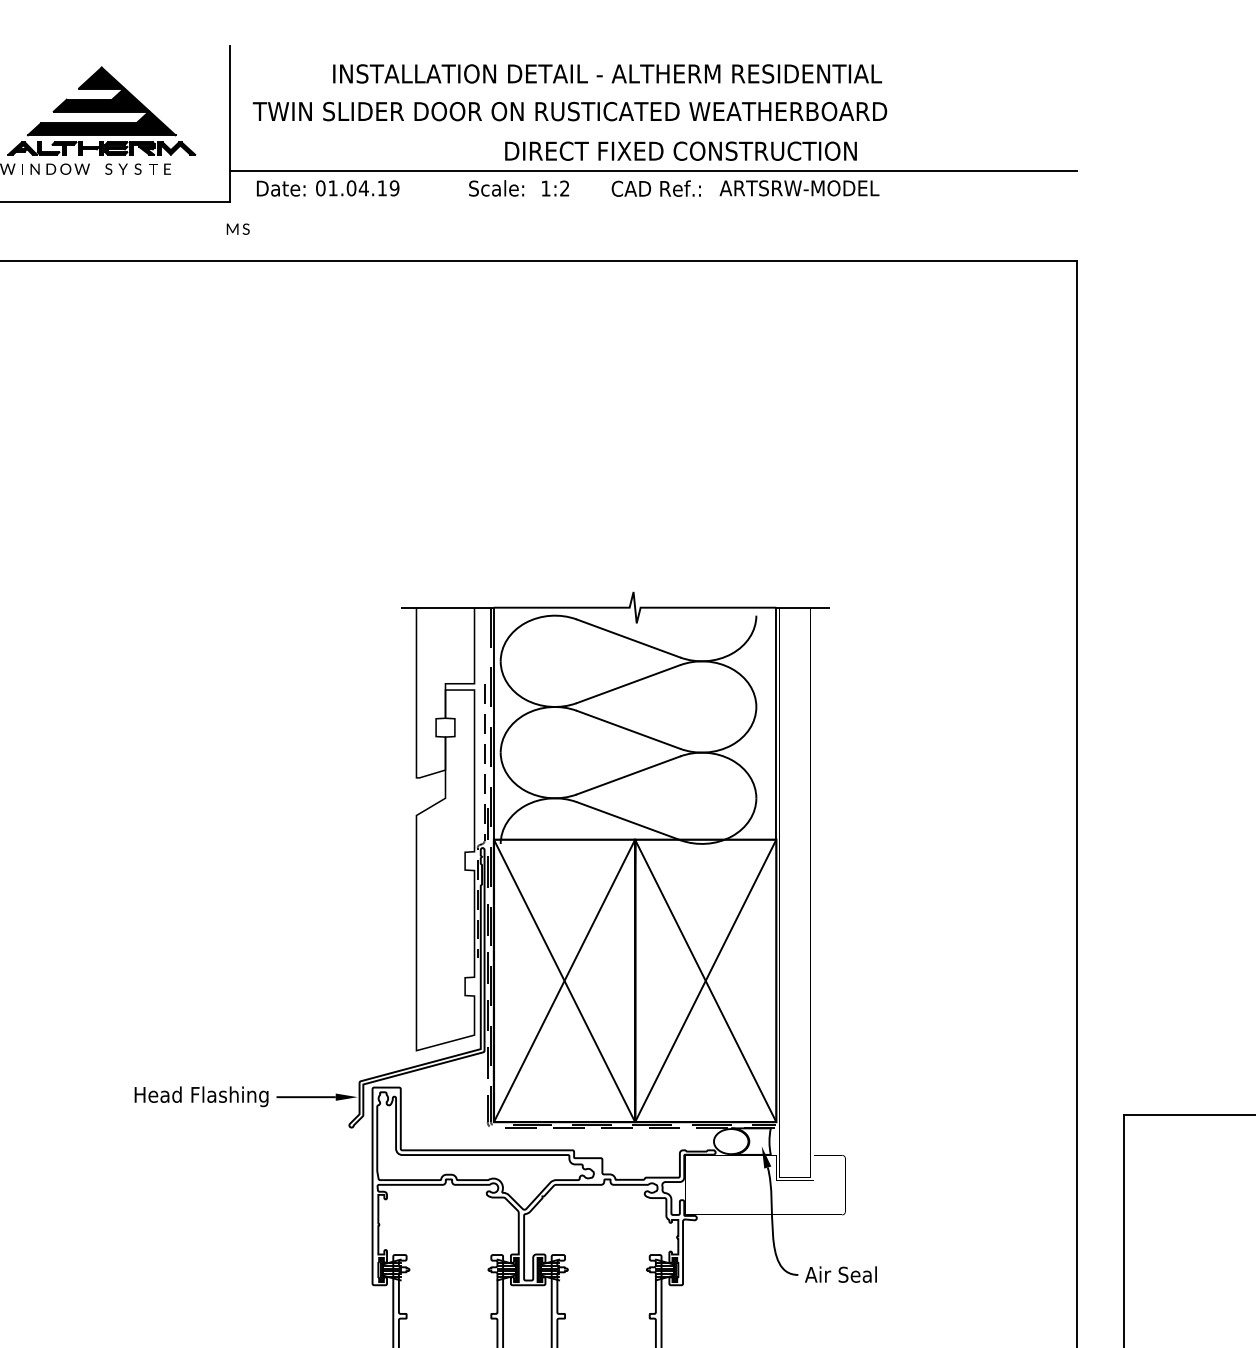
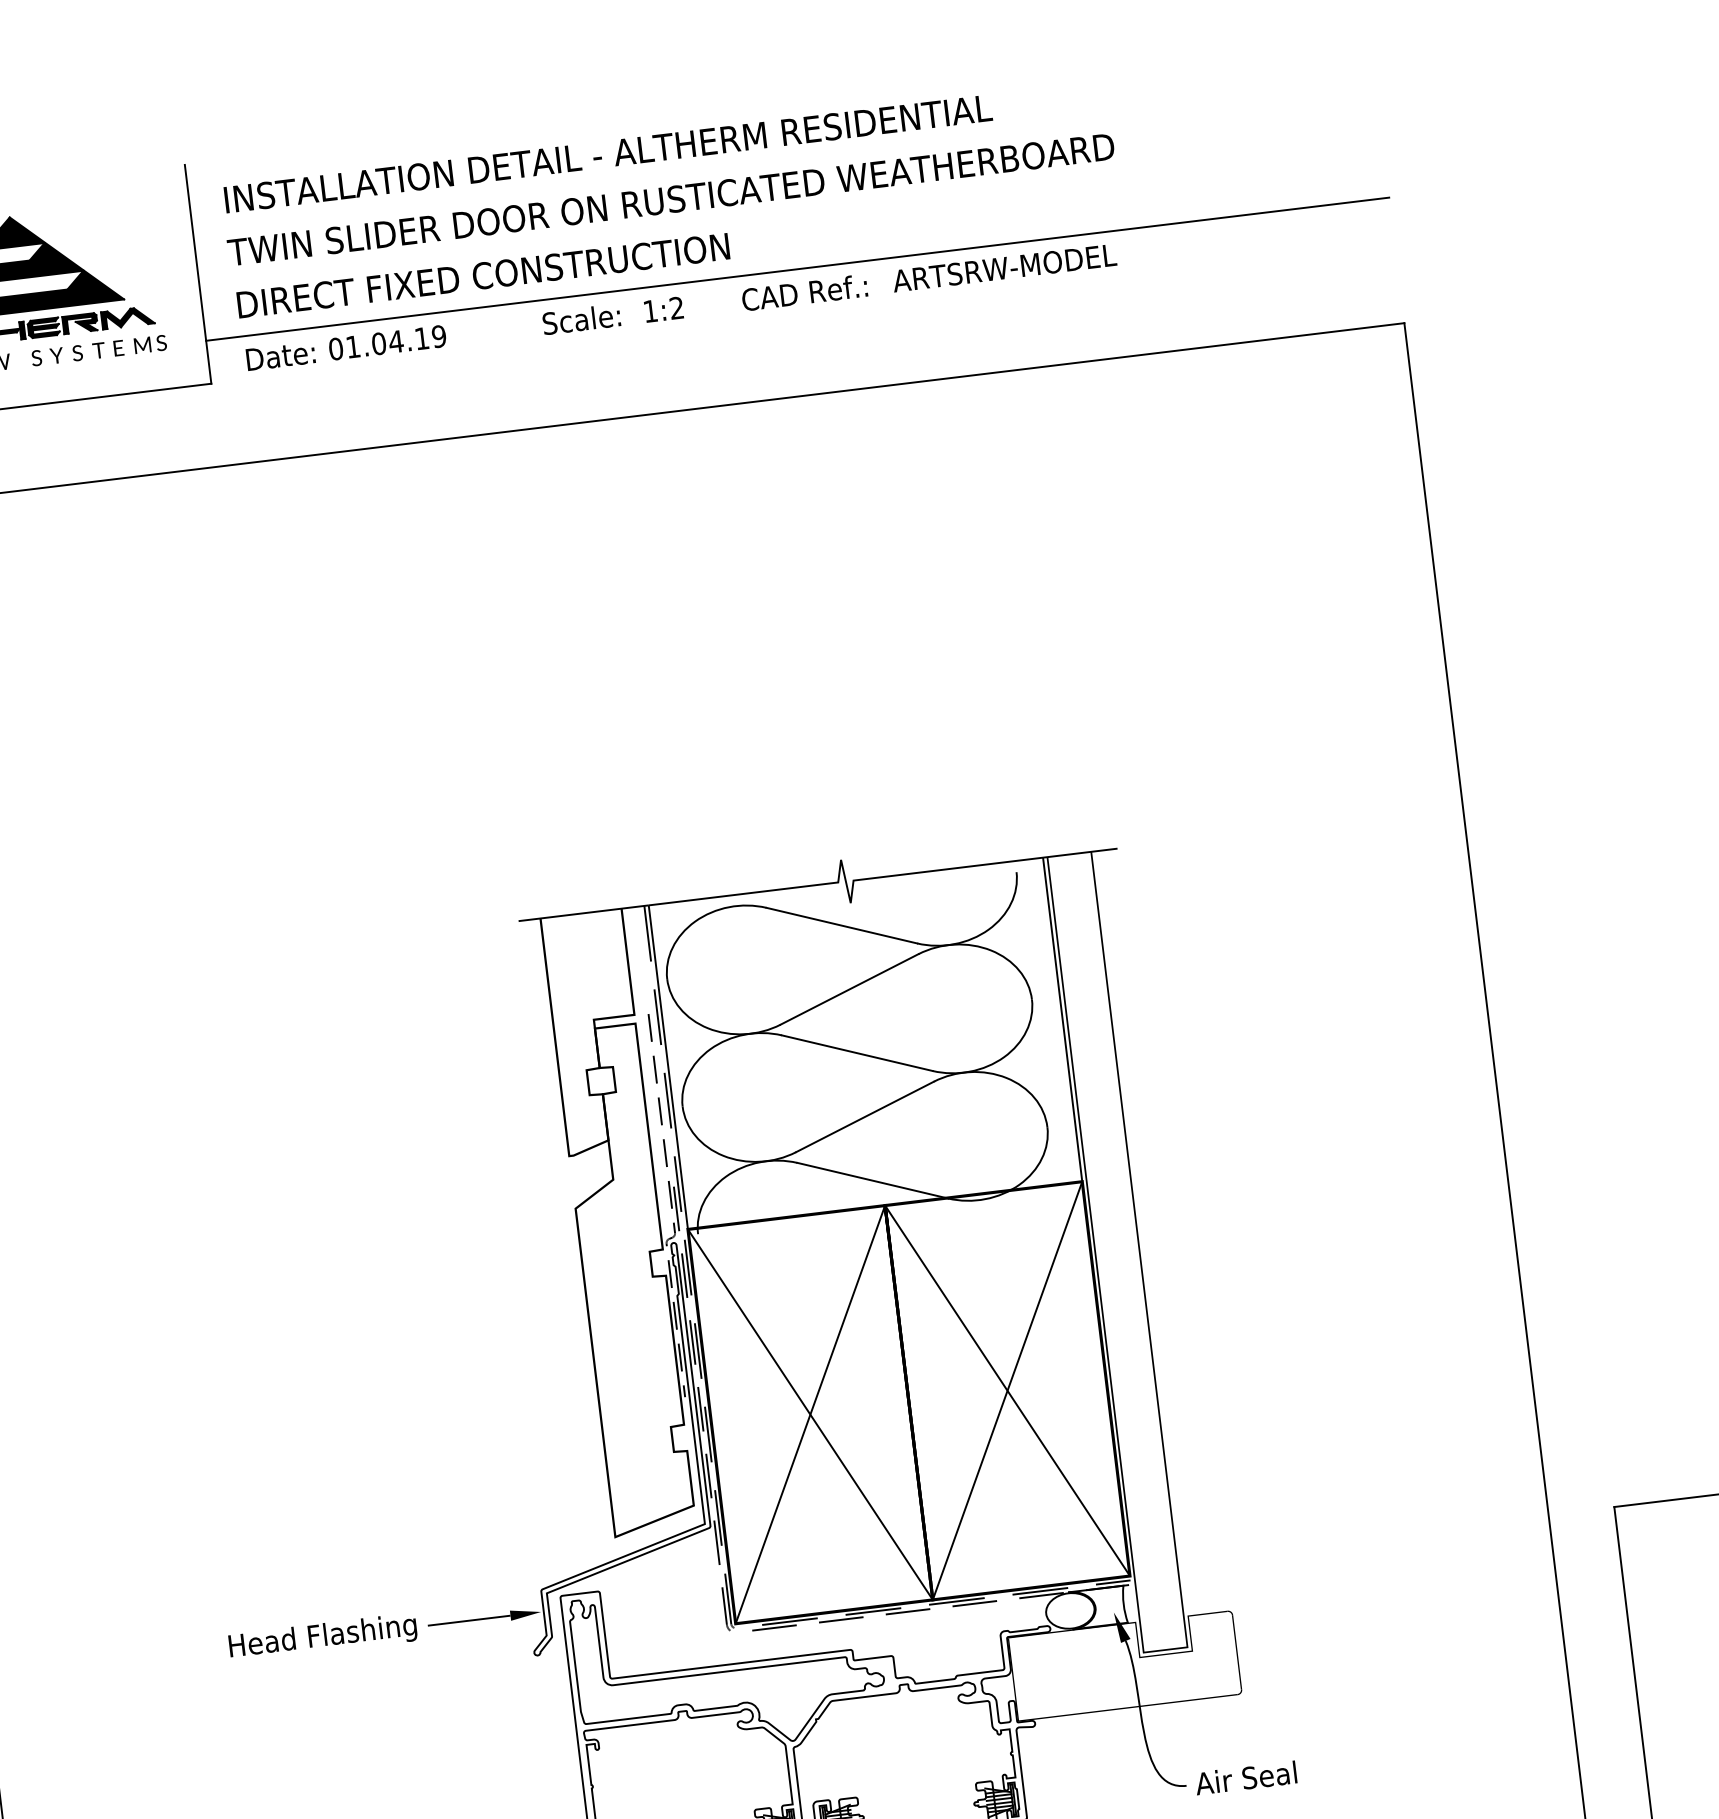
text: (607, 73) -> (608, 153), moved
text: (680, 150) -> (482, 274), moved
text: (237, 228) -> (149, 343), moved

